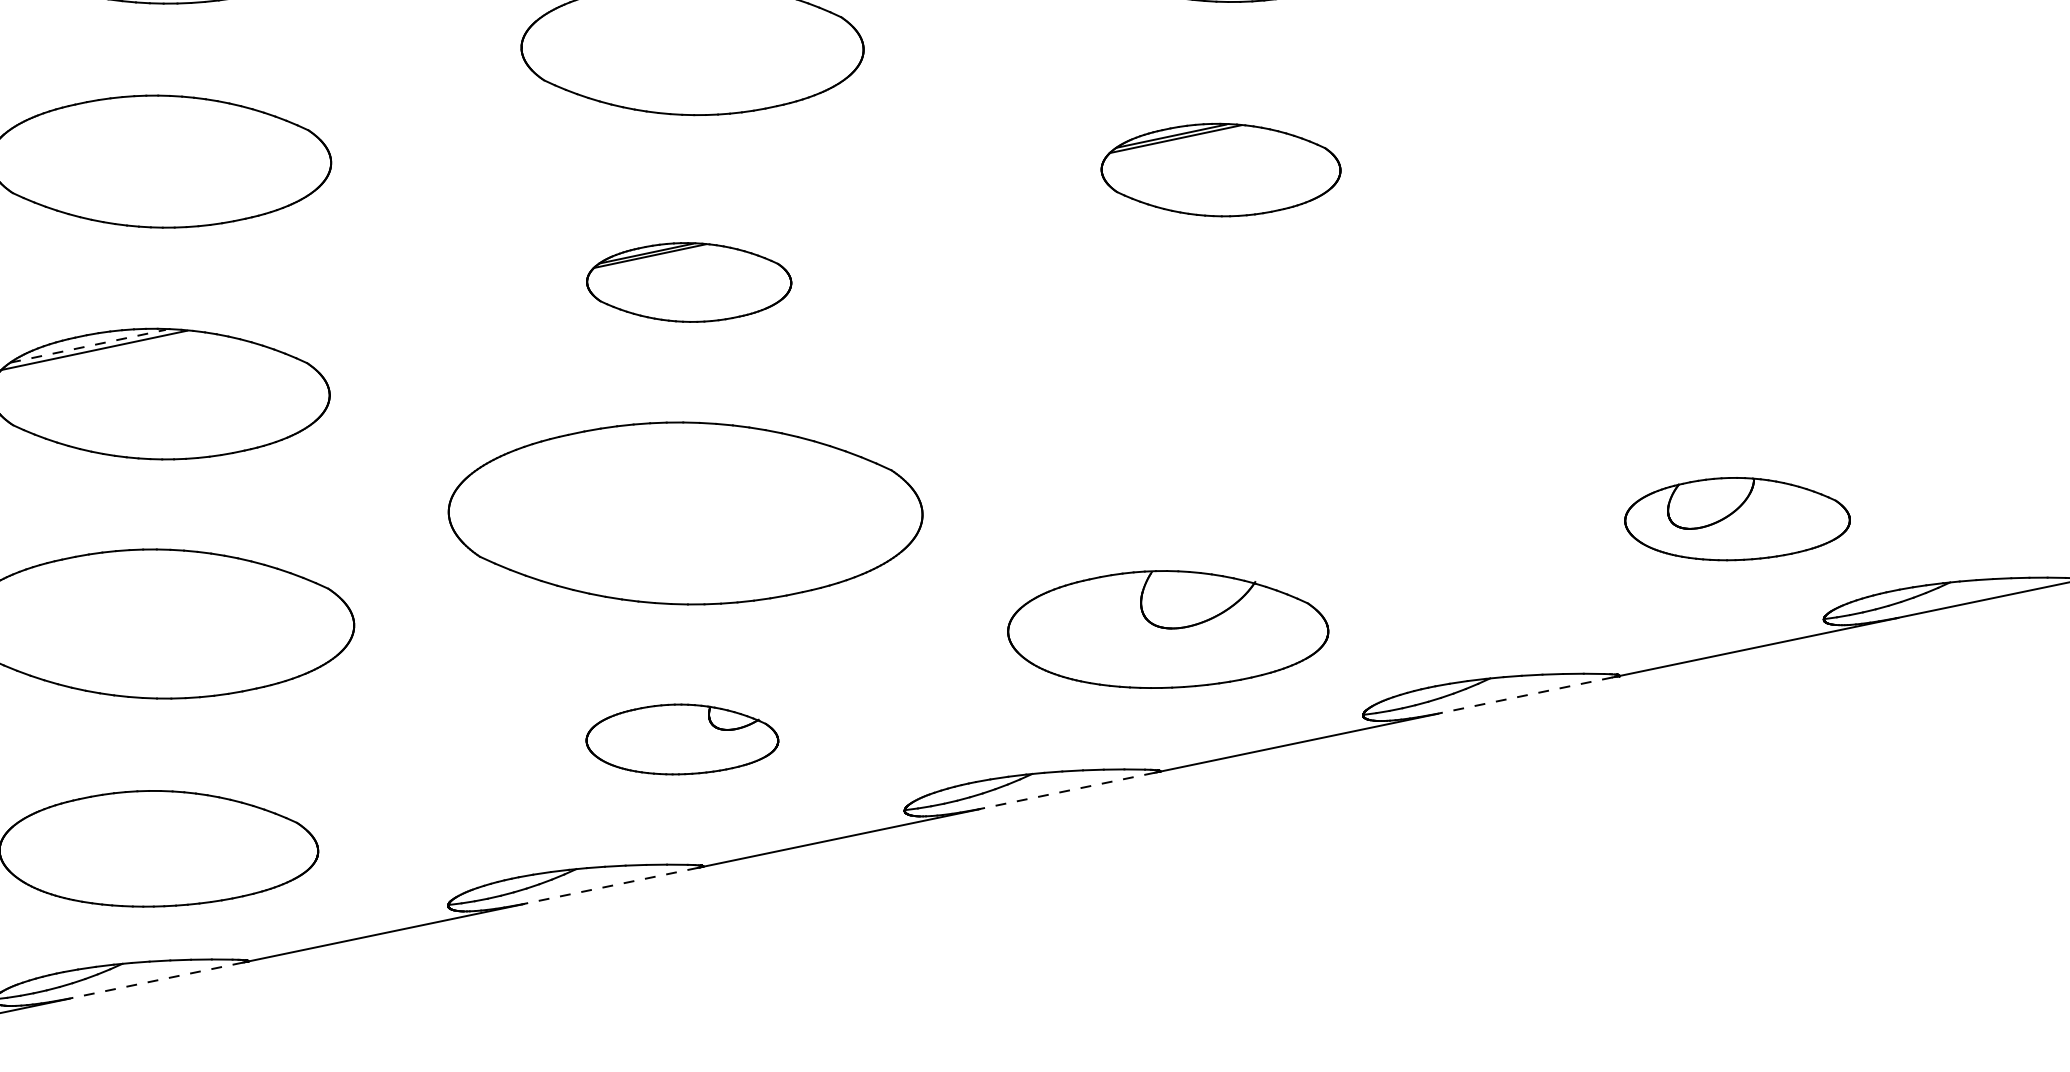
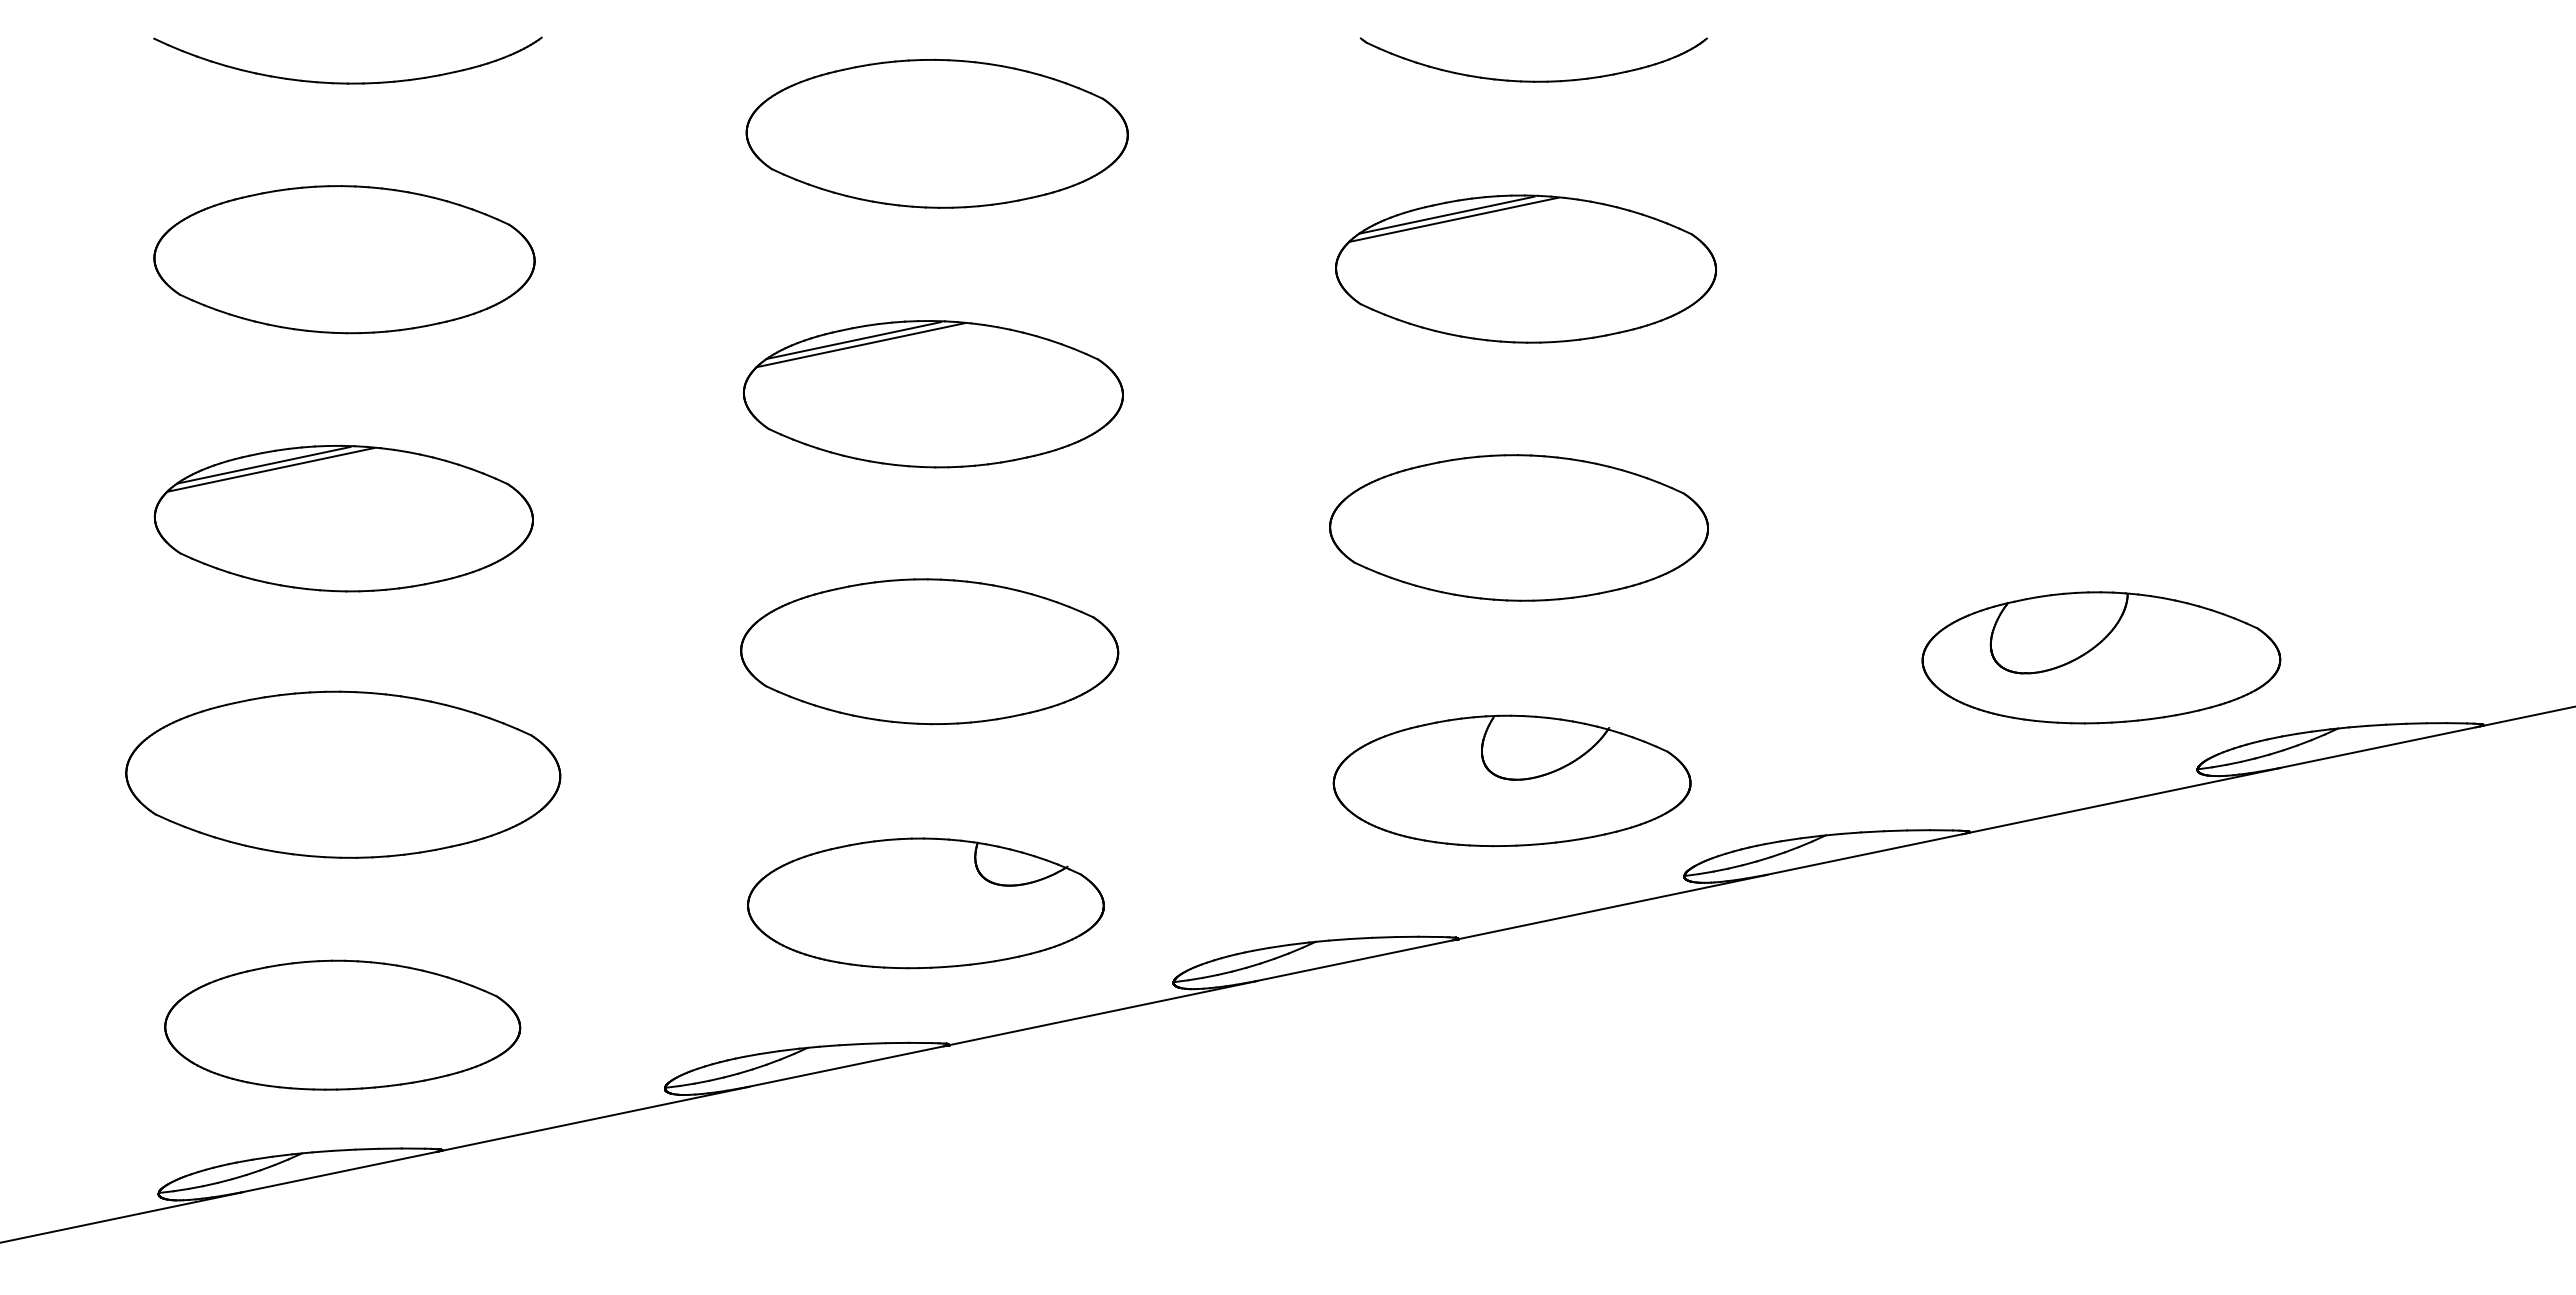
part: (1220, 169) -> (1525, 268), size x1.43
part: (689, 282) -> (933, 394), size x1.67
line: (87, 346) -> (263, 465), dashed -> solid
part: (1214, 402) -> (1518, 527), added
part: (685, 513) -> (929, 651), size x0.71
part: (1737, 518) -> (2101, 657), size x1.43
part: (1167, 629) -> (1511, 780), moved
line: (1523, 695) -> (1863, 854), dashed -> solid
part: (682, 739) -> (925, 903), size x1.67
line: (1066, 790) -> (1353, 960), dashed -> solid
line: (609, 885) -> (844, 1066), dashed -> solid
line: (155, 981) -> (338, 1172), dashed -> solid

